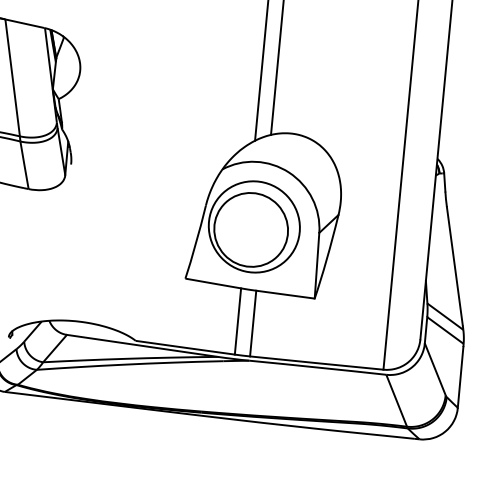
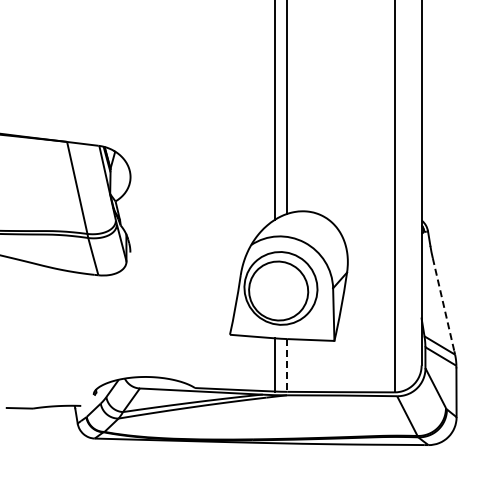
line: (454, 266) -> (443, 304), solid -> dashed
line: (253, 323) -> (287, 365), solid -> dashed

